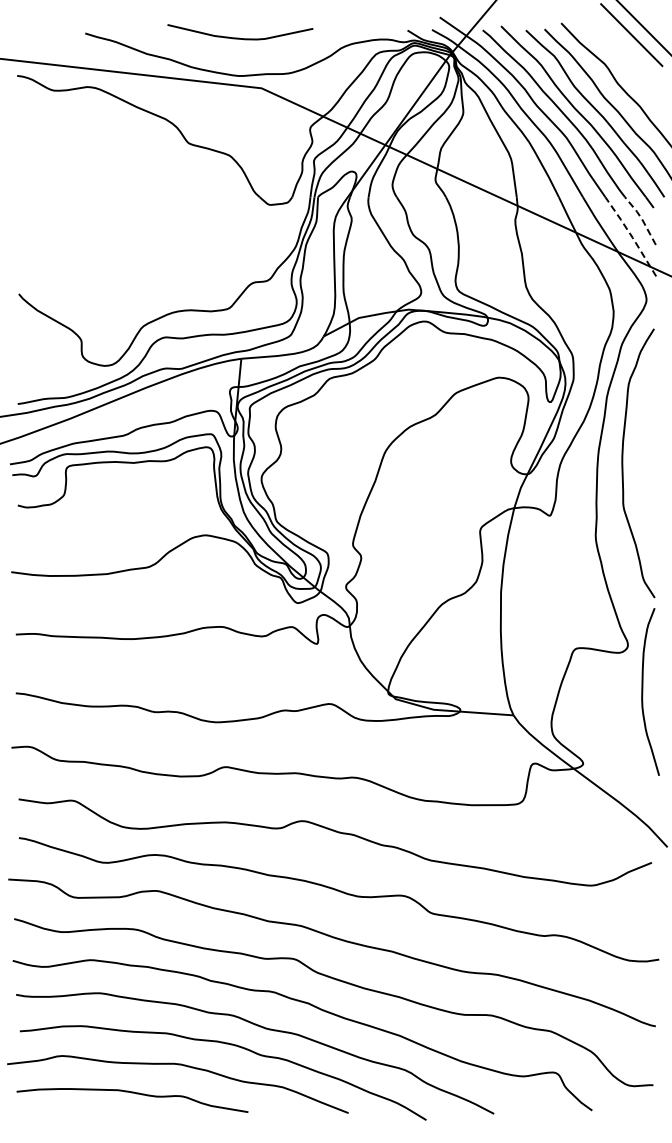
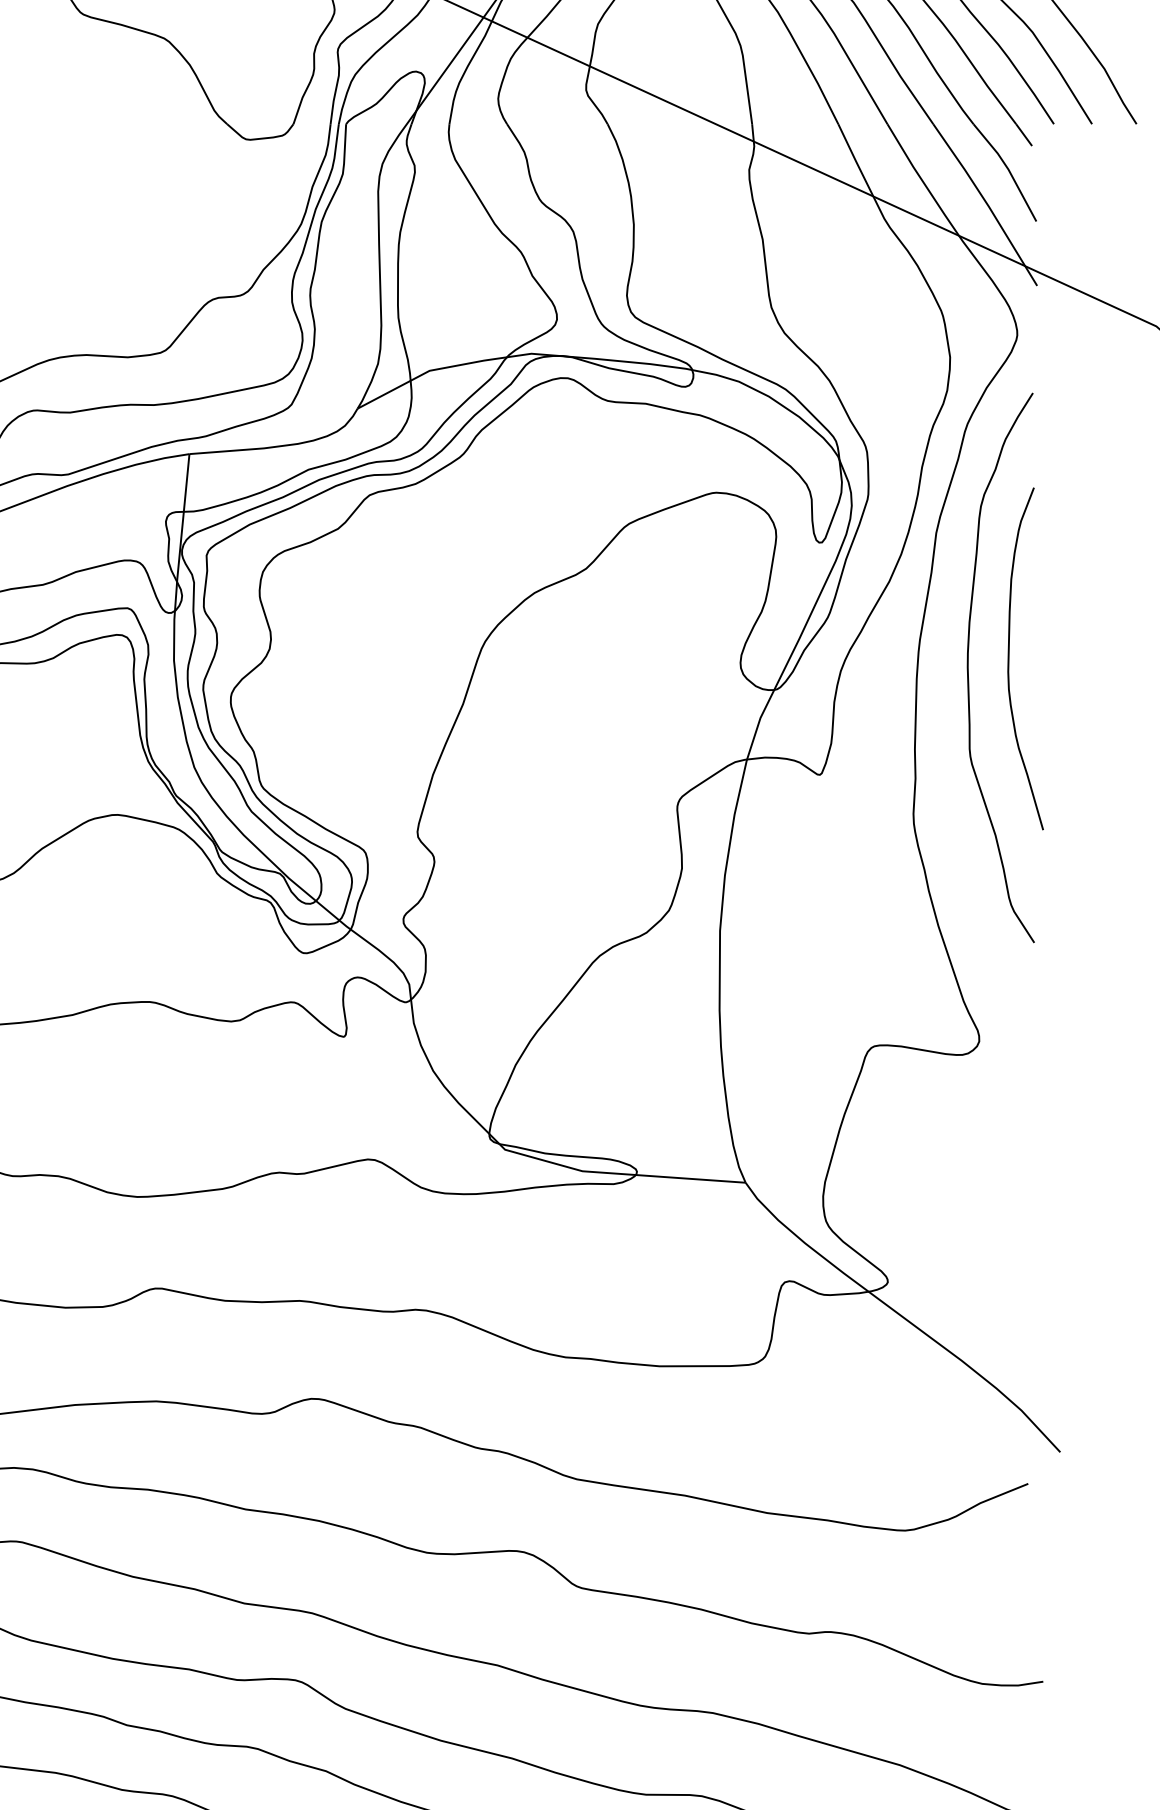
line: (642, 219) -> (1009, 169), dashed -> solid
line: (631, 236) -> (986, 204), dashed -> solid
curve: (643, 691) -> (1011, 657), moved

